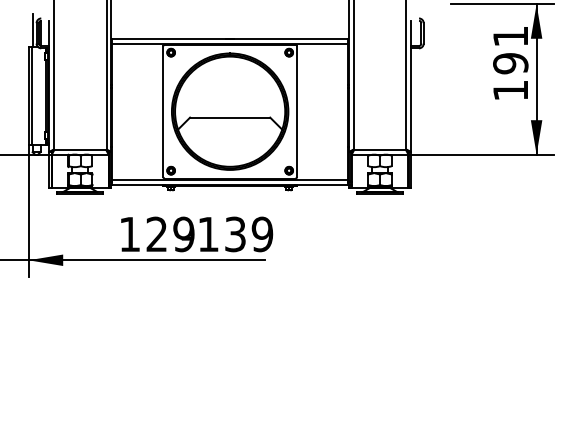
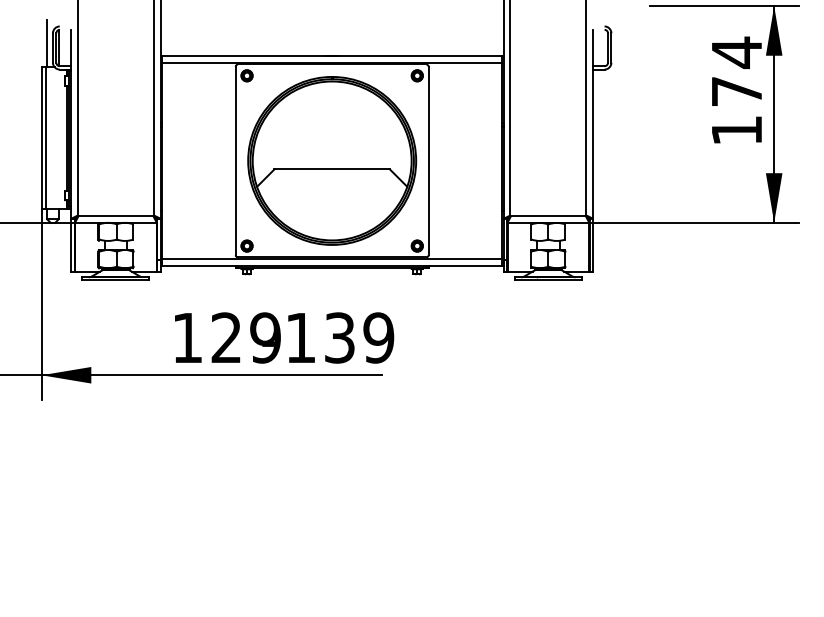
text: (510, 49) -> (736, 71), 191 -> 174

